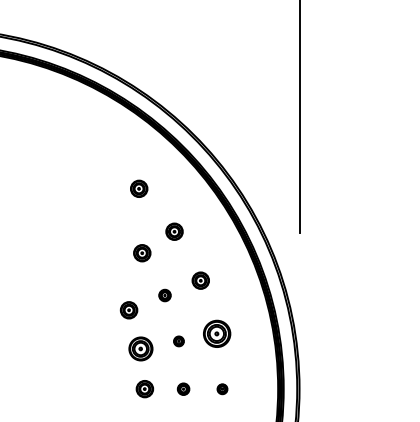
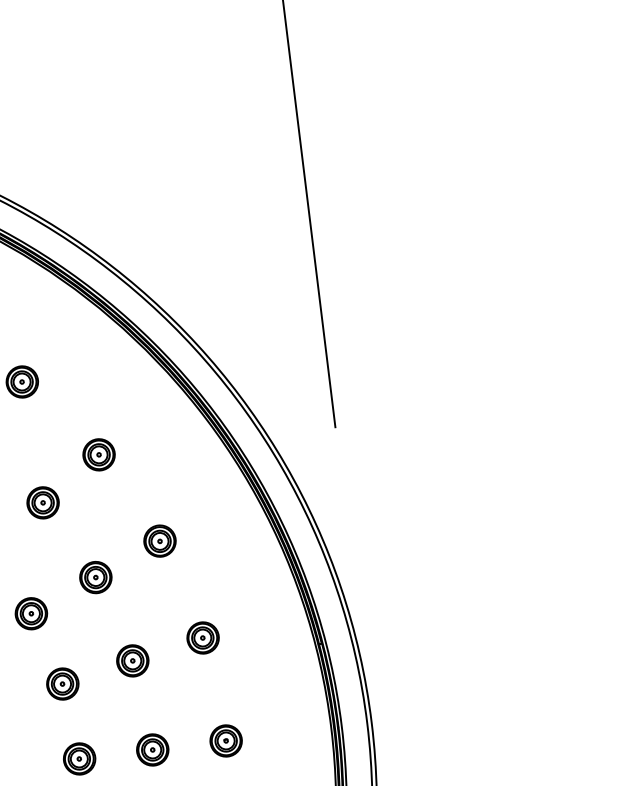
part: (164, 295) -> (94, 577), size x1.43
part: (216, 333) -> (201, 637), size x0.62
part: (178, 341) -> (132, 661), size x1.67
part: (140, 348) -> (61, 683), size x0.71
part: (183, 389) -> (152, 750), size x1.43
part: (222, 389) -> (226, 741), size x1.67

